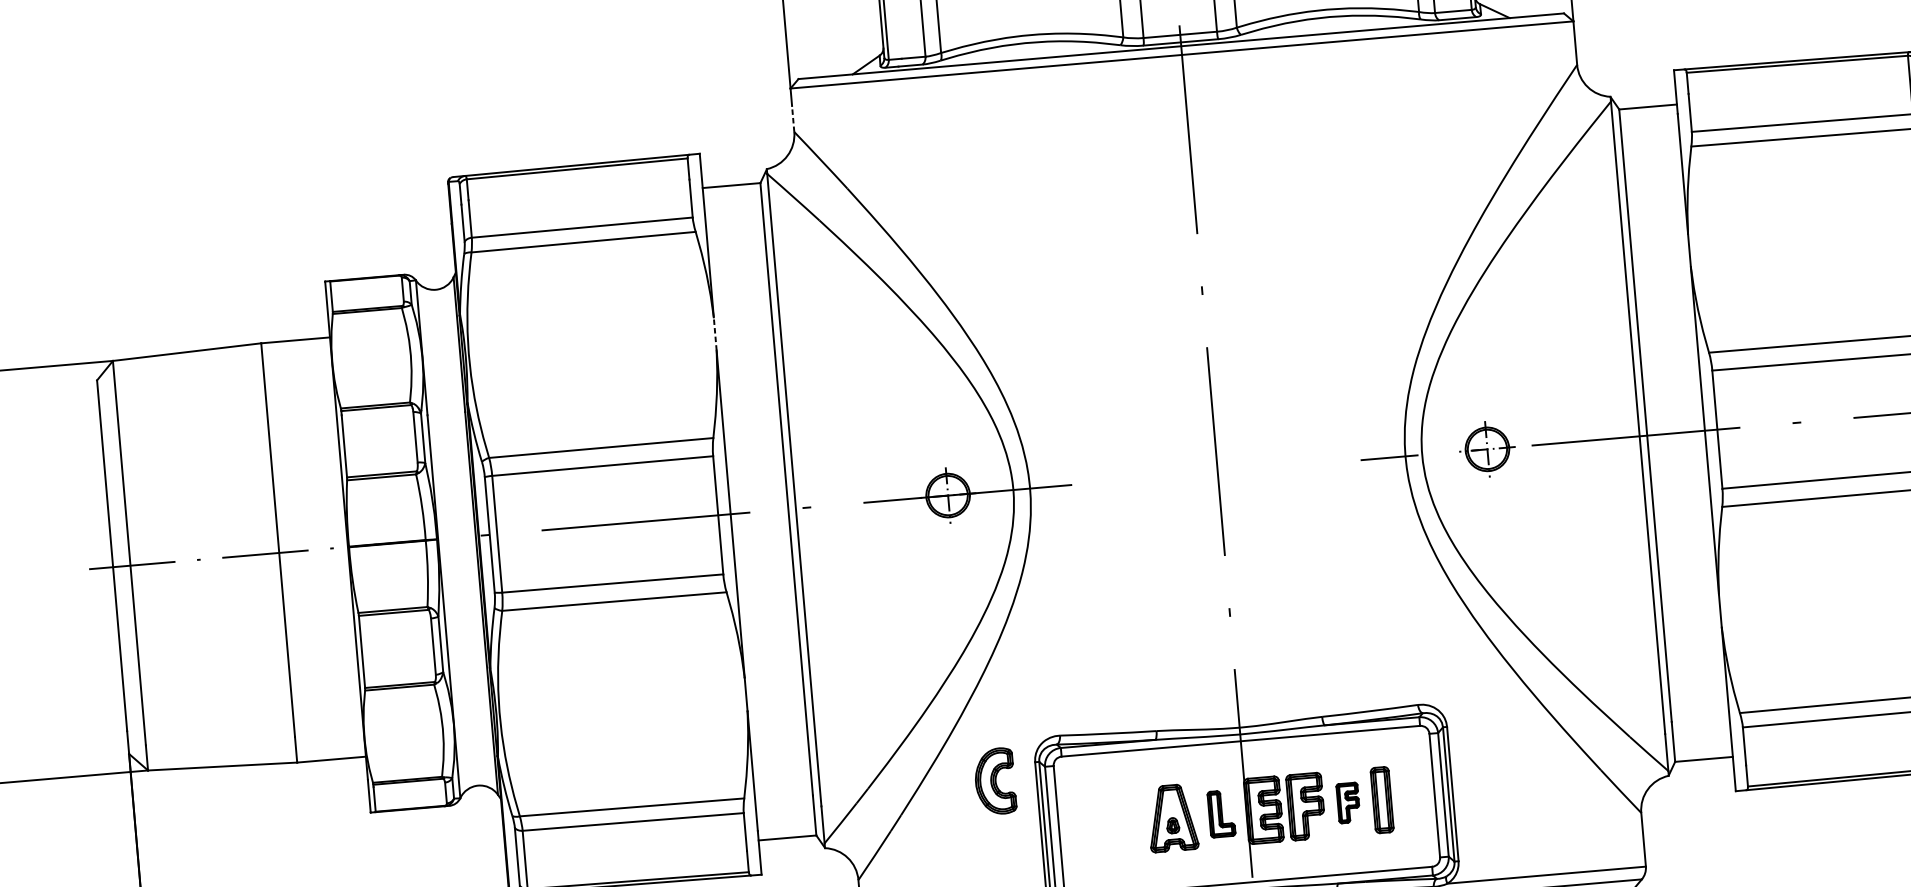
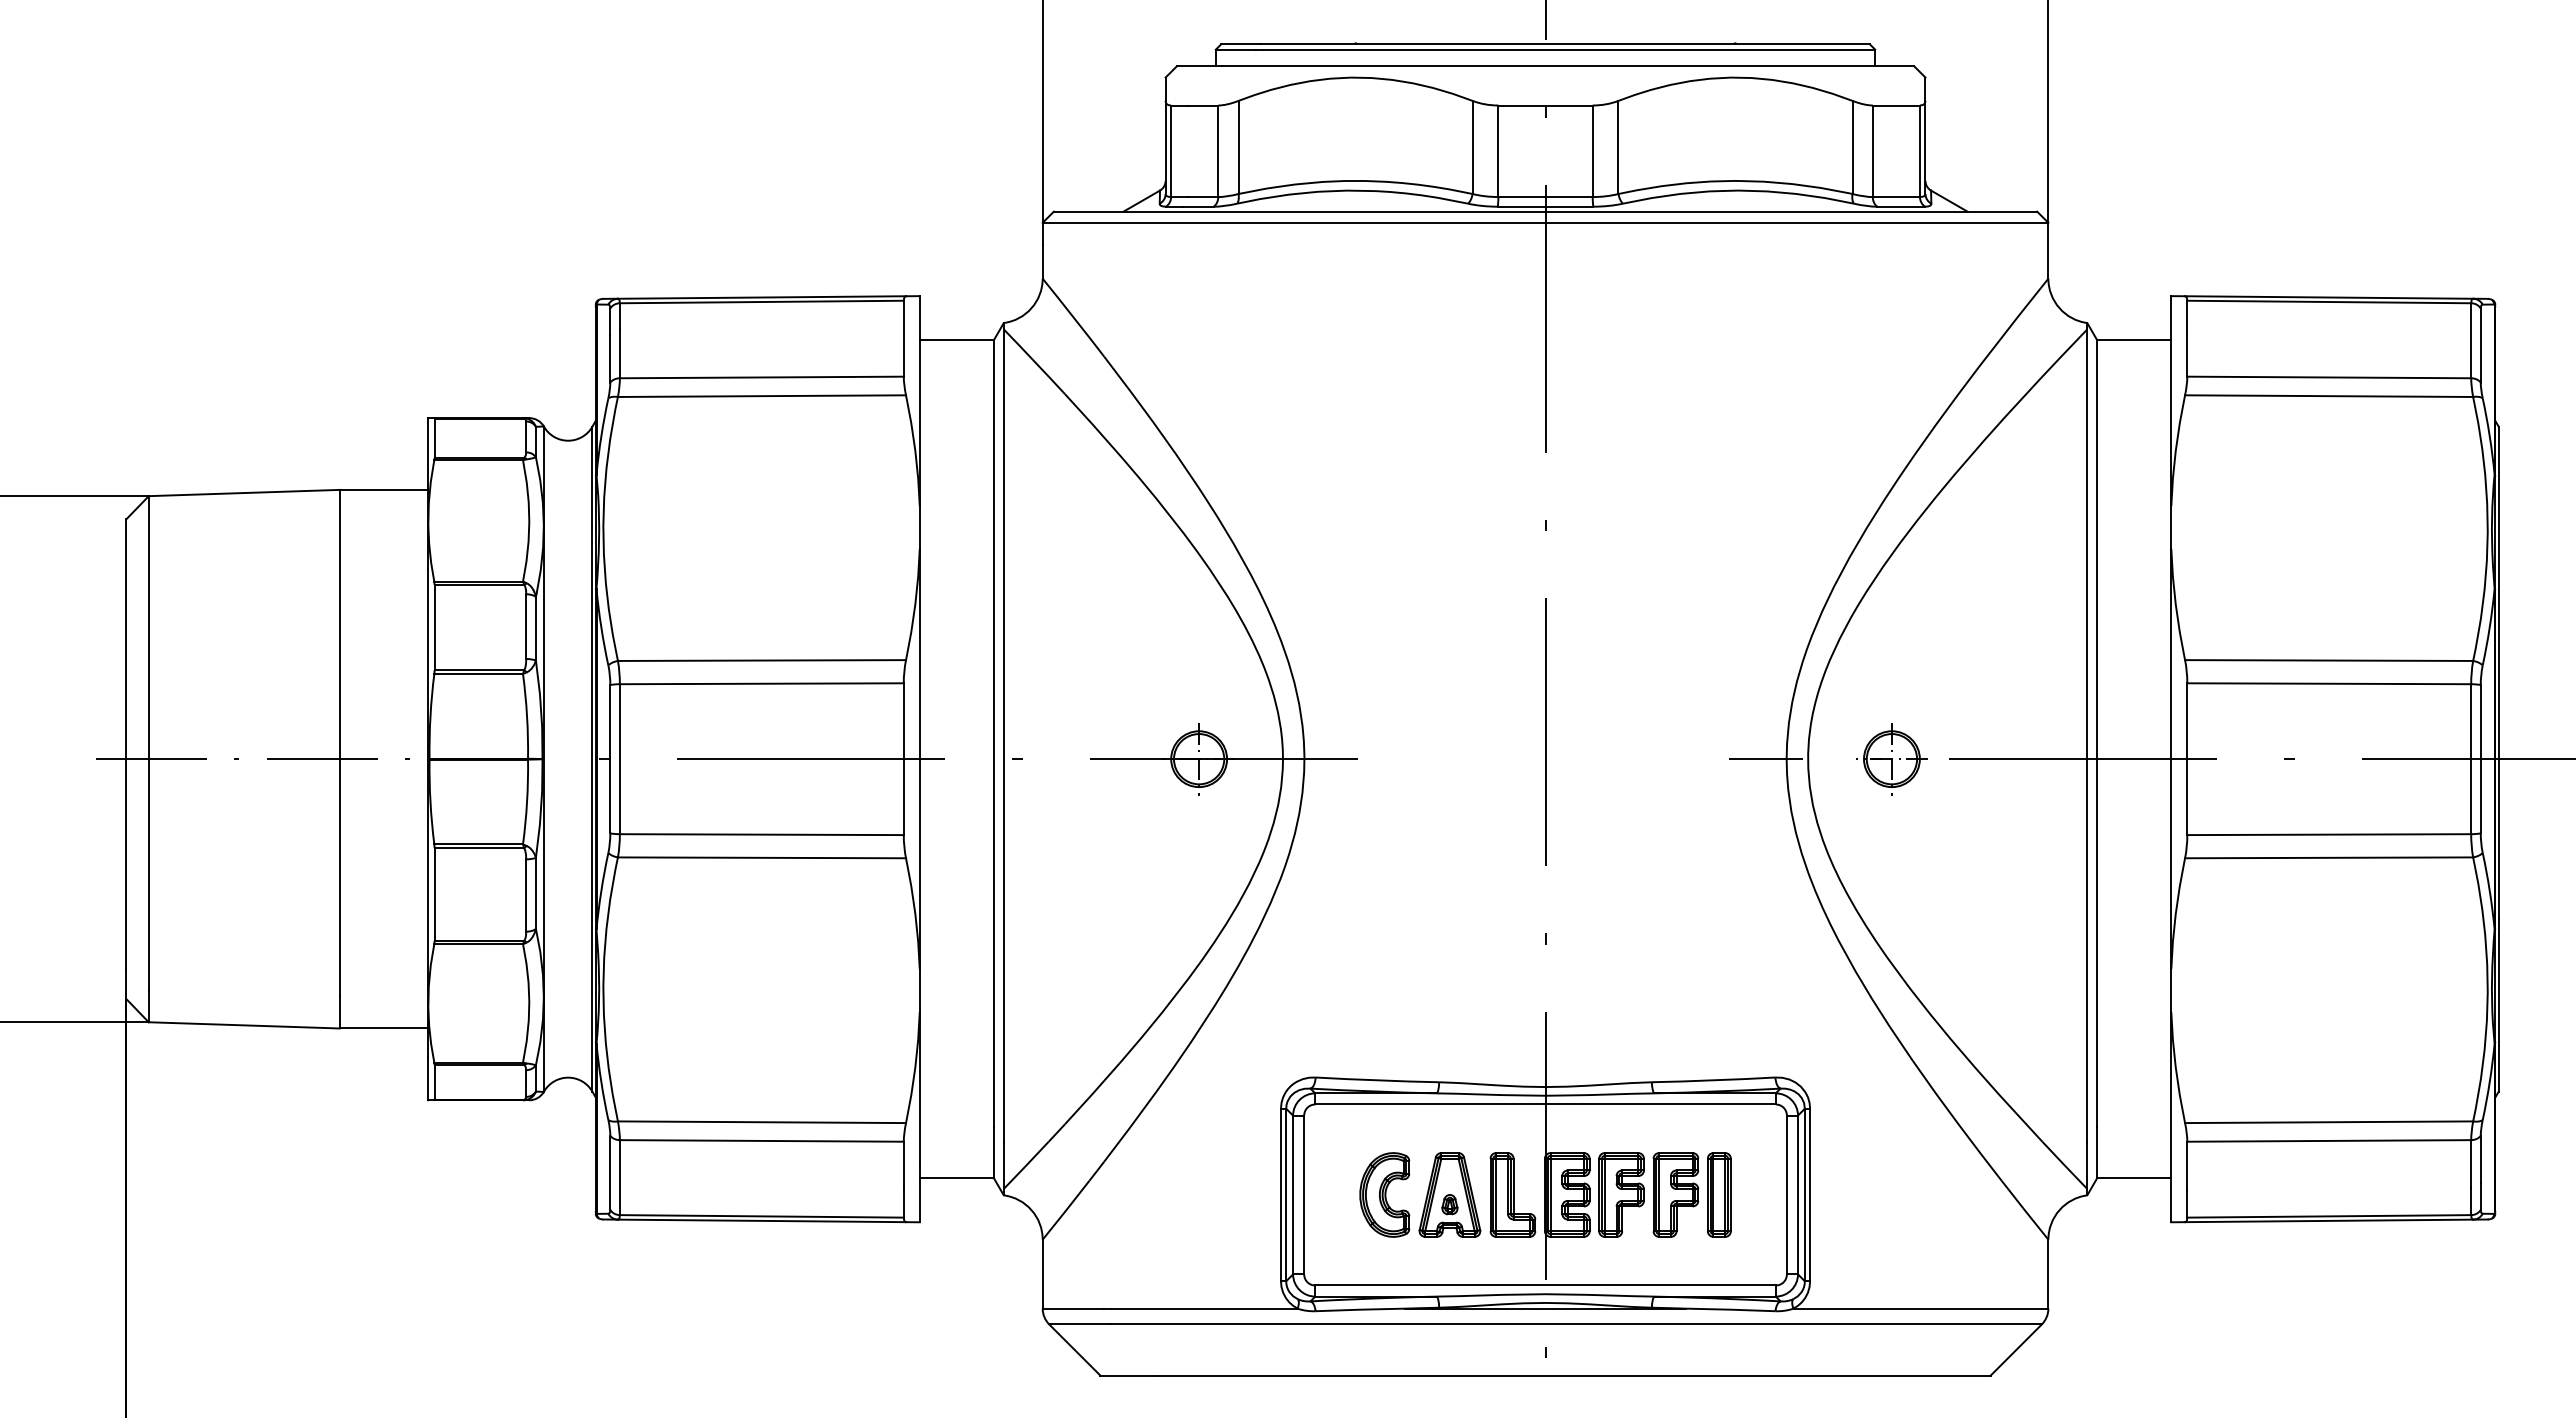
line: (792, 118) -> (1042, 261), dashed -> solid
line: (715, 333) -> (919, 527), dashed -> solid
part: (994, 781) -> (1384, 1194), moved
part: (1348, 802) -> (1675, 1194), size x1.67
part: (1221, 813) -> (1512, 1194), size x1.43

